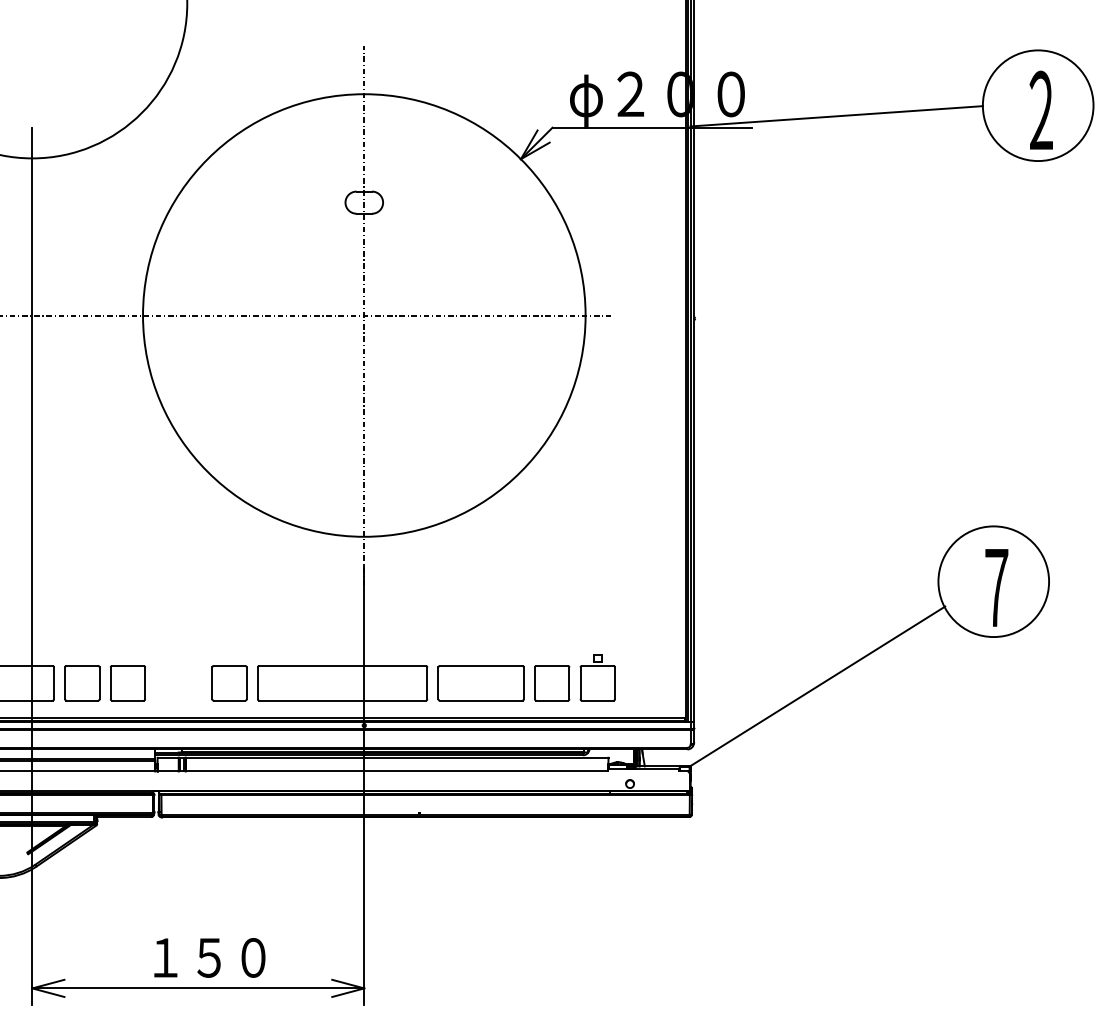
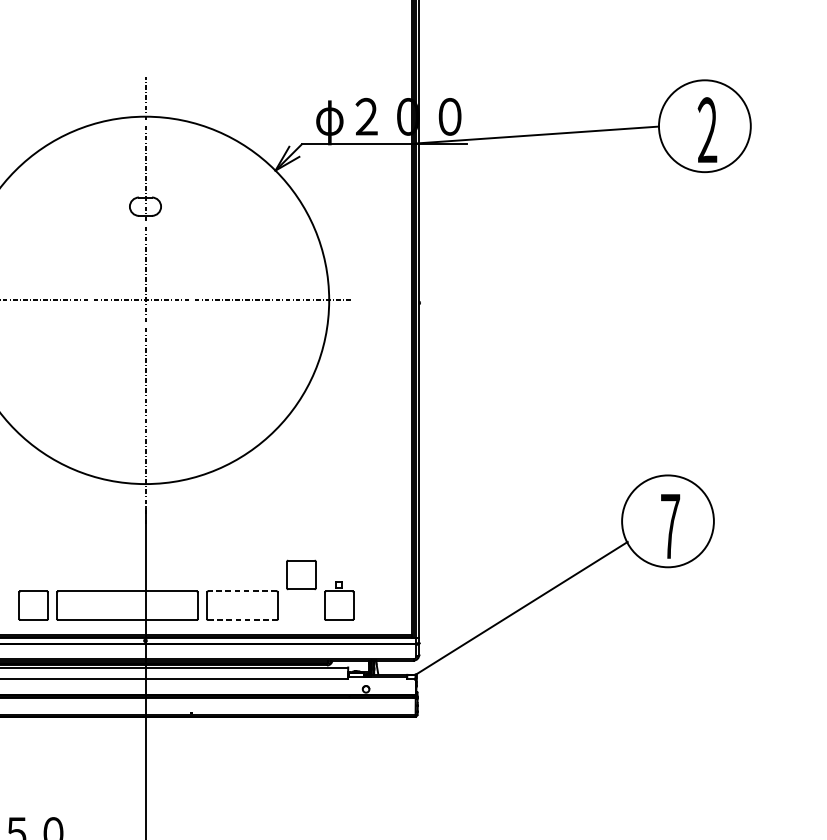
line: (480, 666) -> (241, 591), solid -> dashed
part: (552, 683) -> (301, 575), moved
line: (481, 700) -> (242, 619), solid -> dashed

